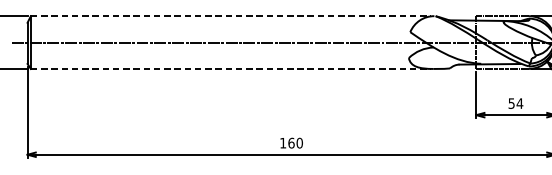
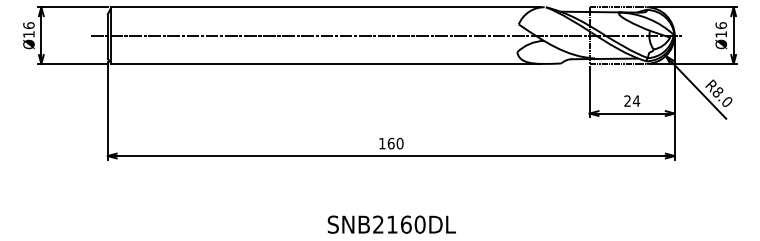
line: (231, 16) -> (326, 7), dashed -> solid
line: (231, 68) -> (326, 63), dashed -> solid
text: (511, 103) -> (627, 100), 54 -> 24

